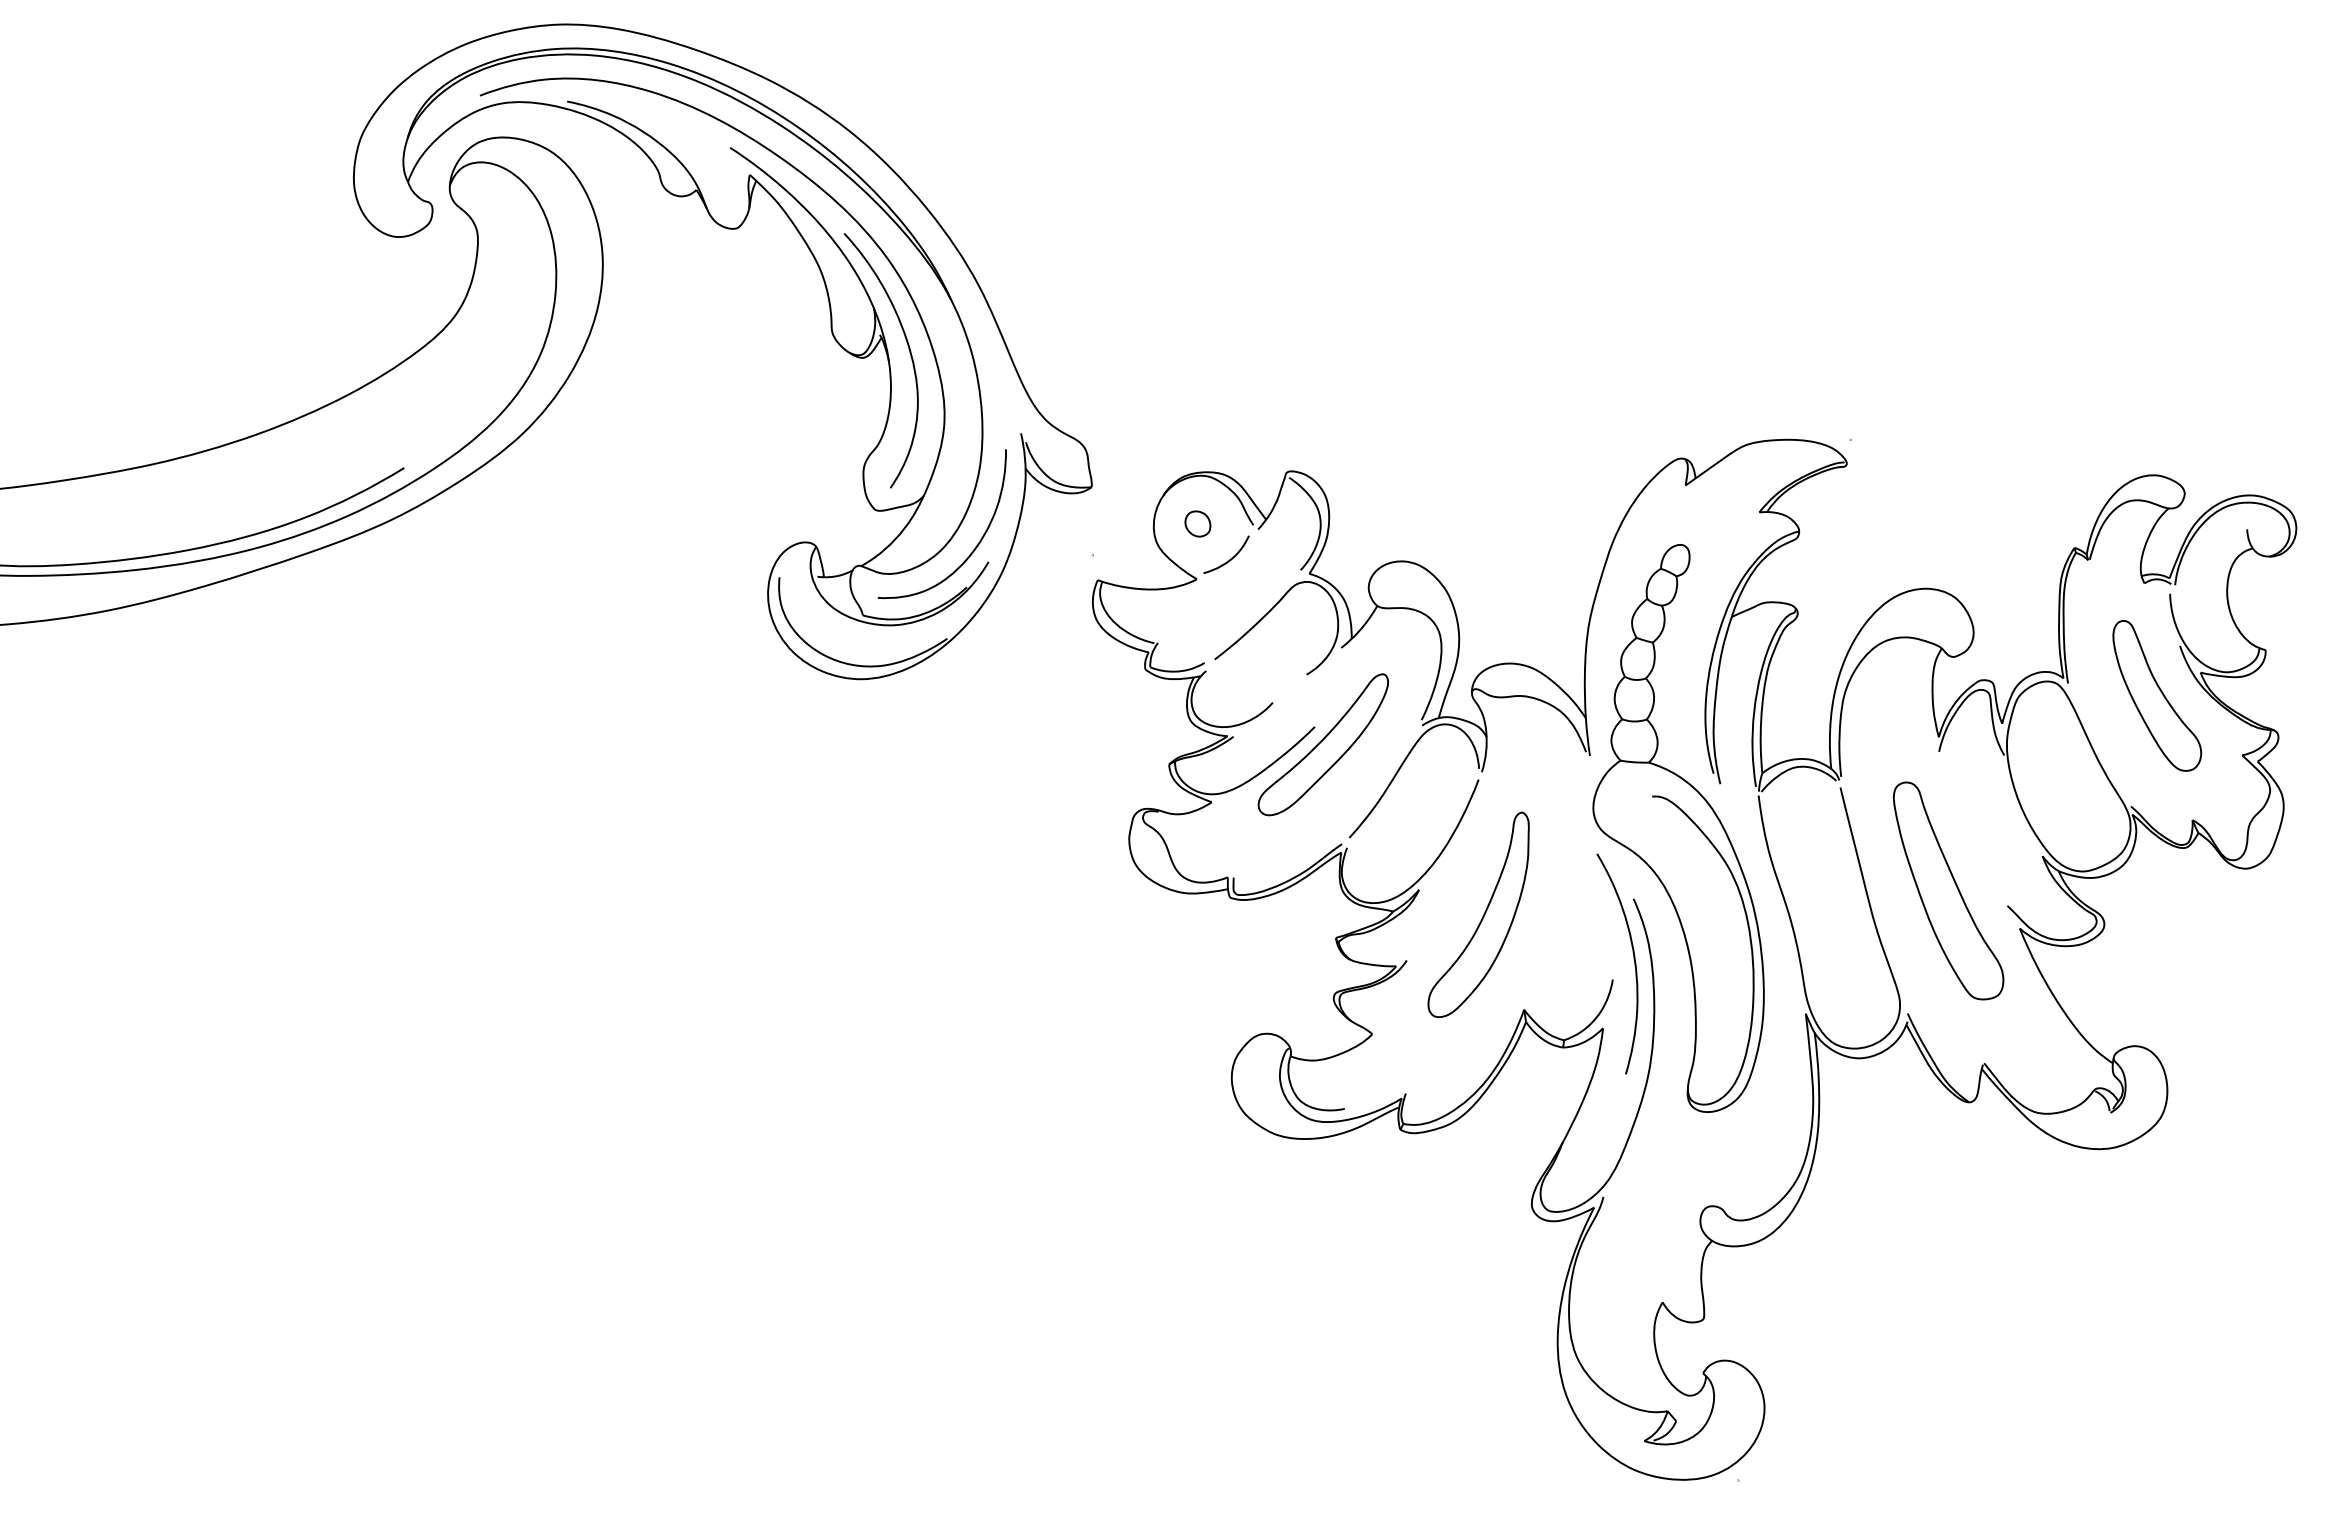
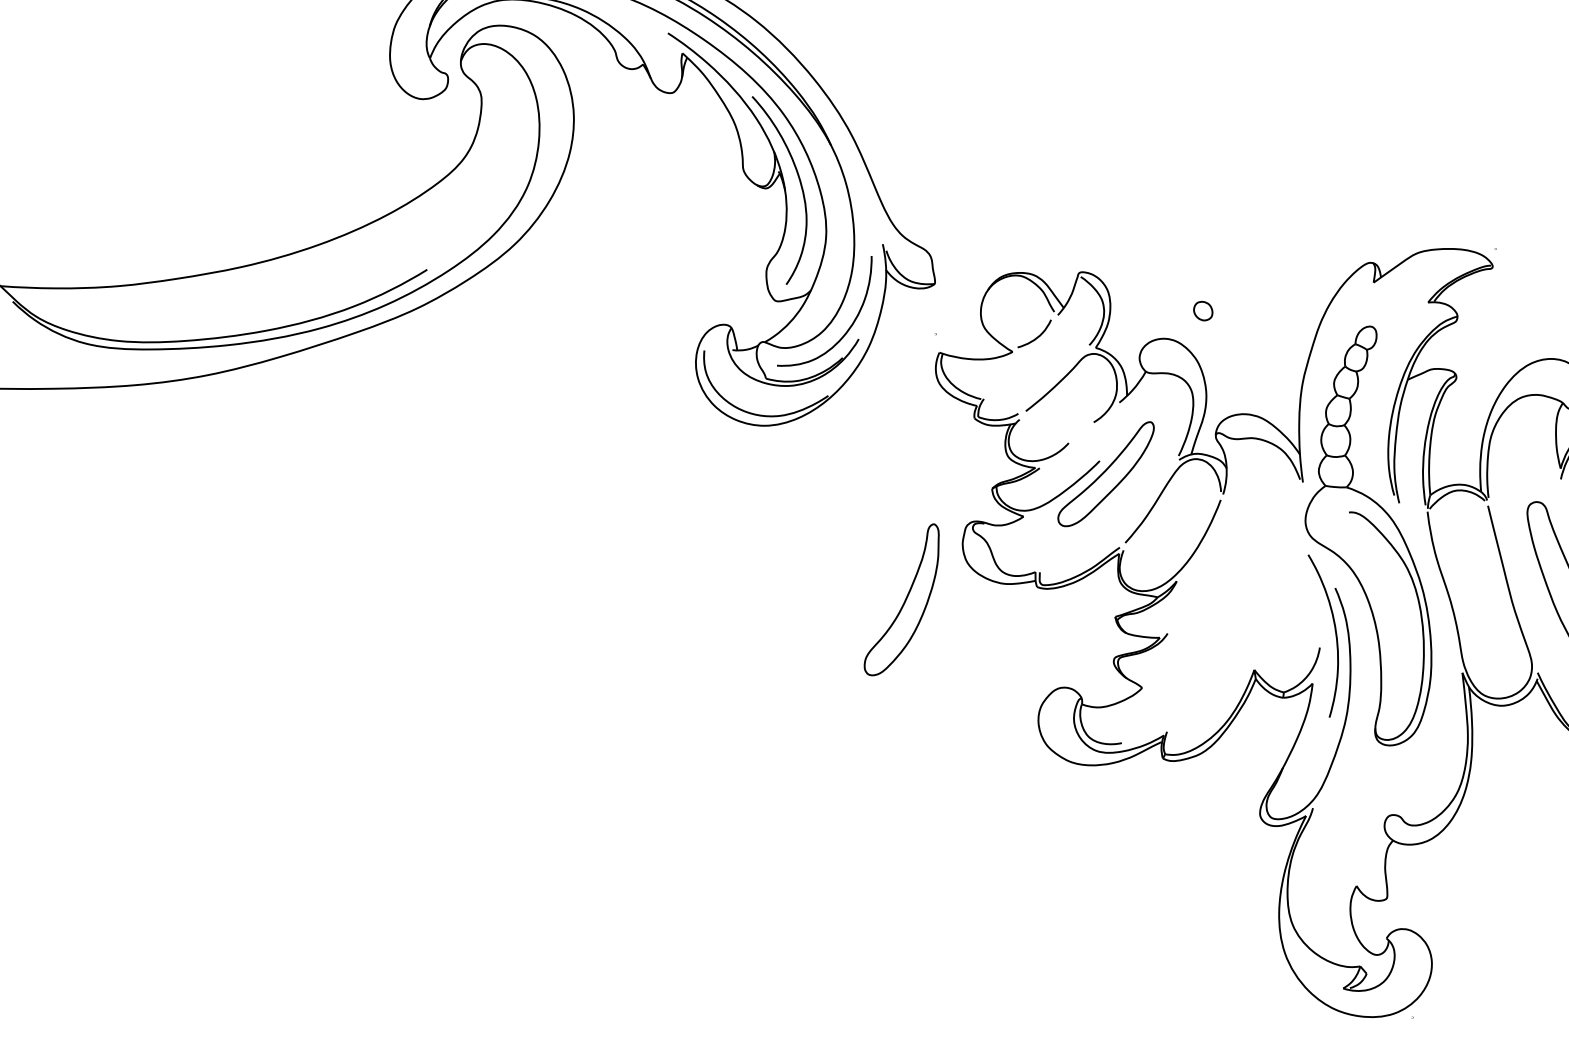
part: (1197, 523) -> (1202, 310), moved
part: (1478, 914) -> (901, 599), moved

